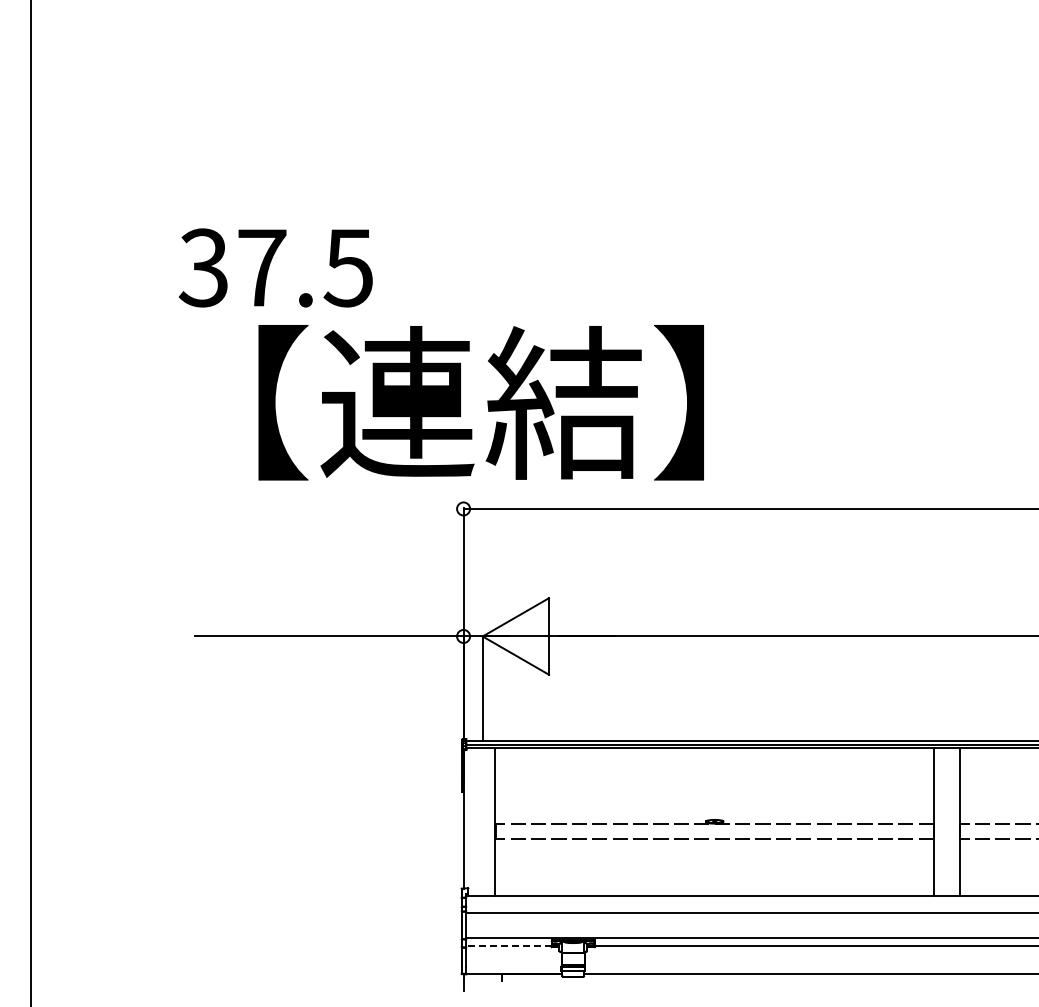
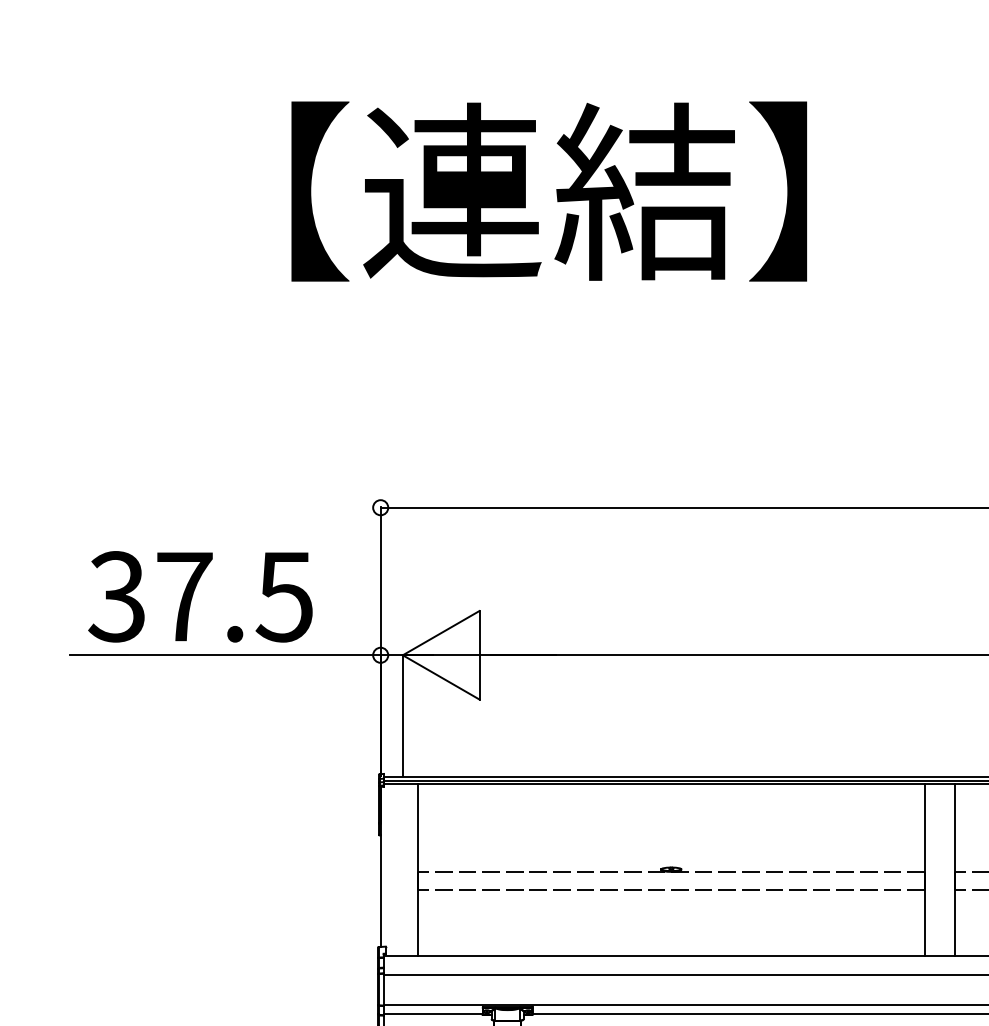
text: (275, 267) -> (200, 596), moved
text: (480, 402) -> (548, 191), moved
line: (508, 946) -> (432, 1014), dashed -> solid

